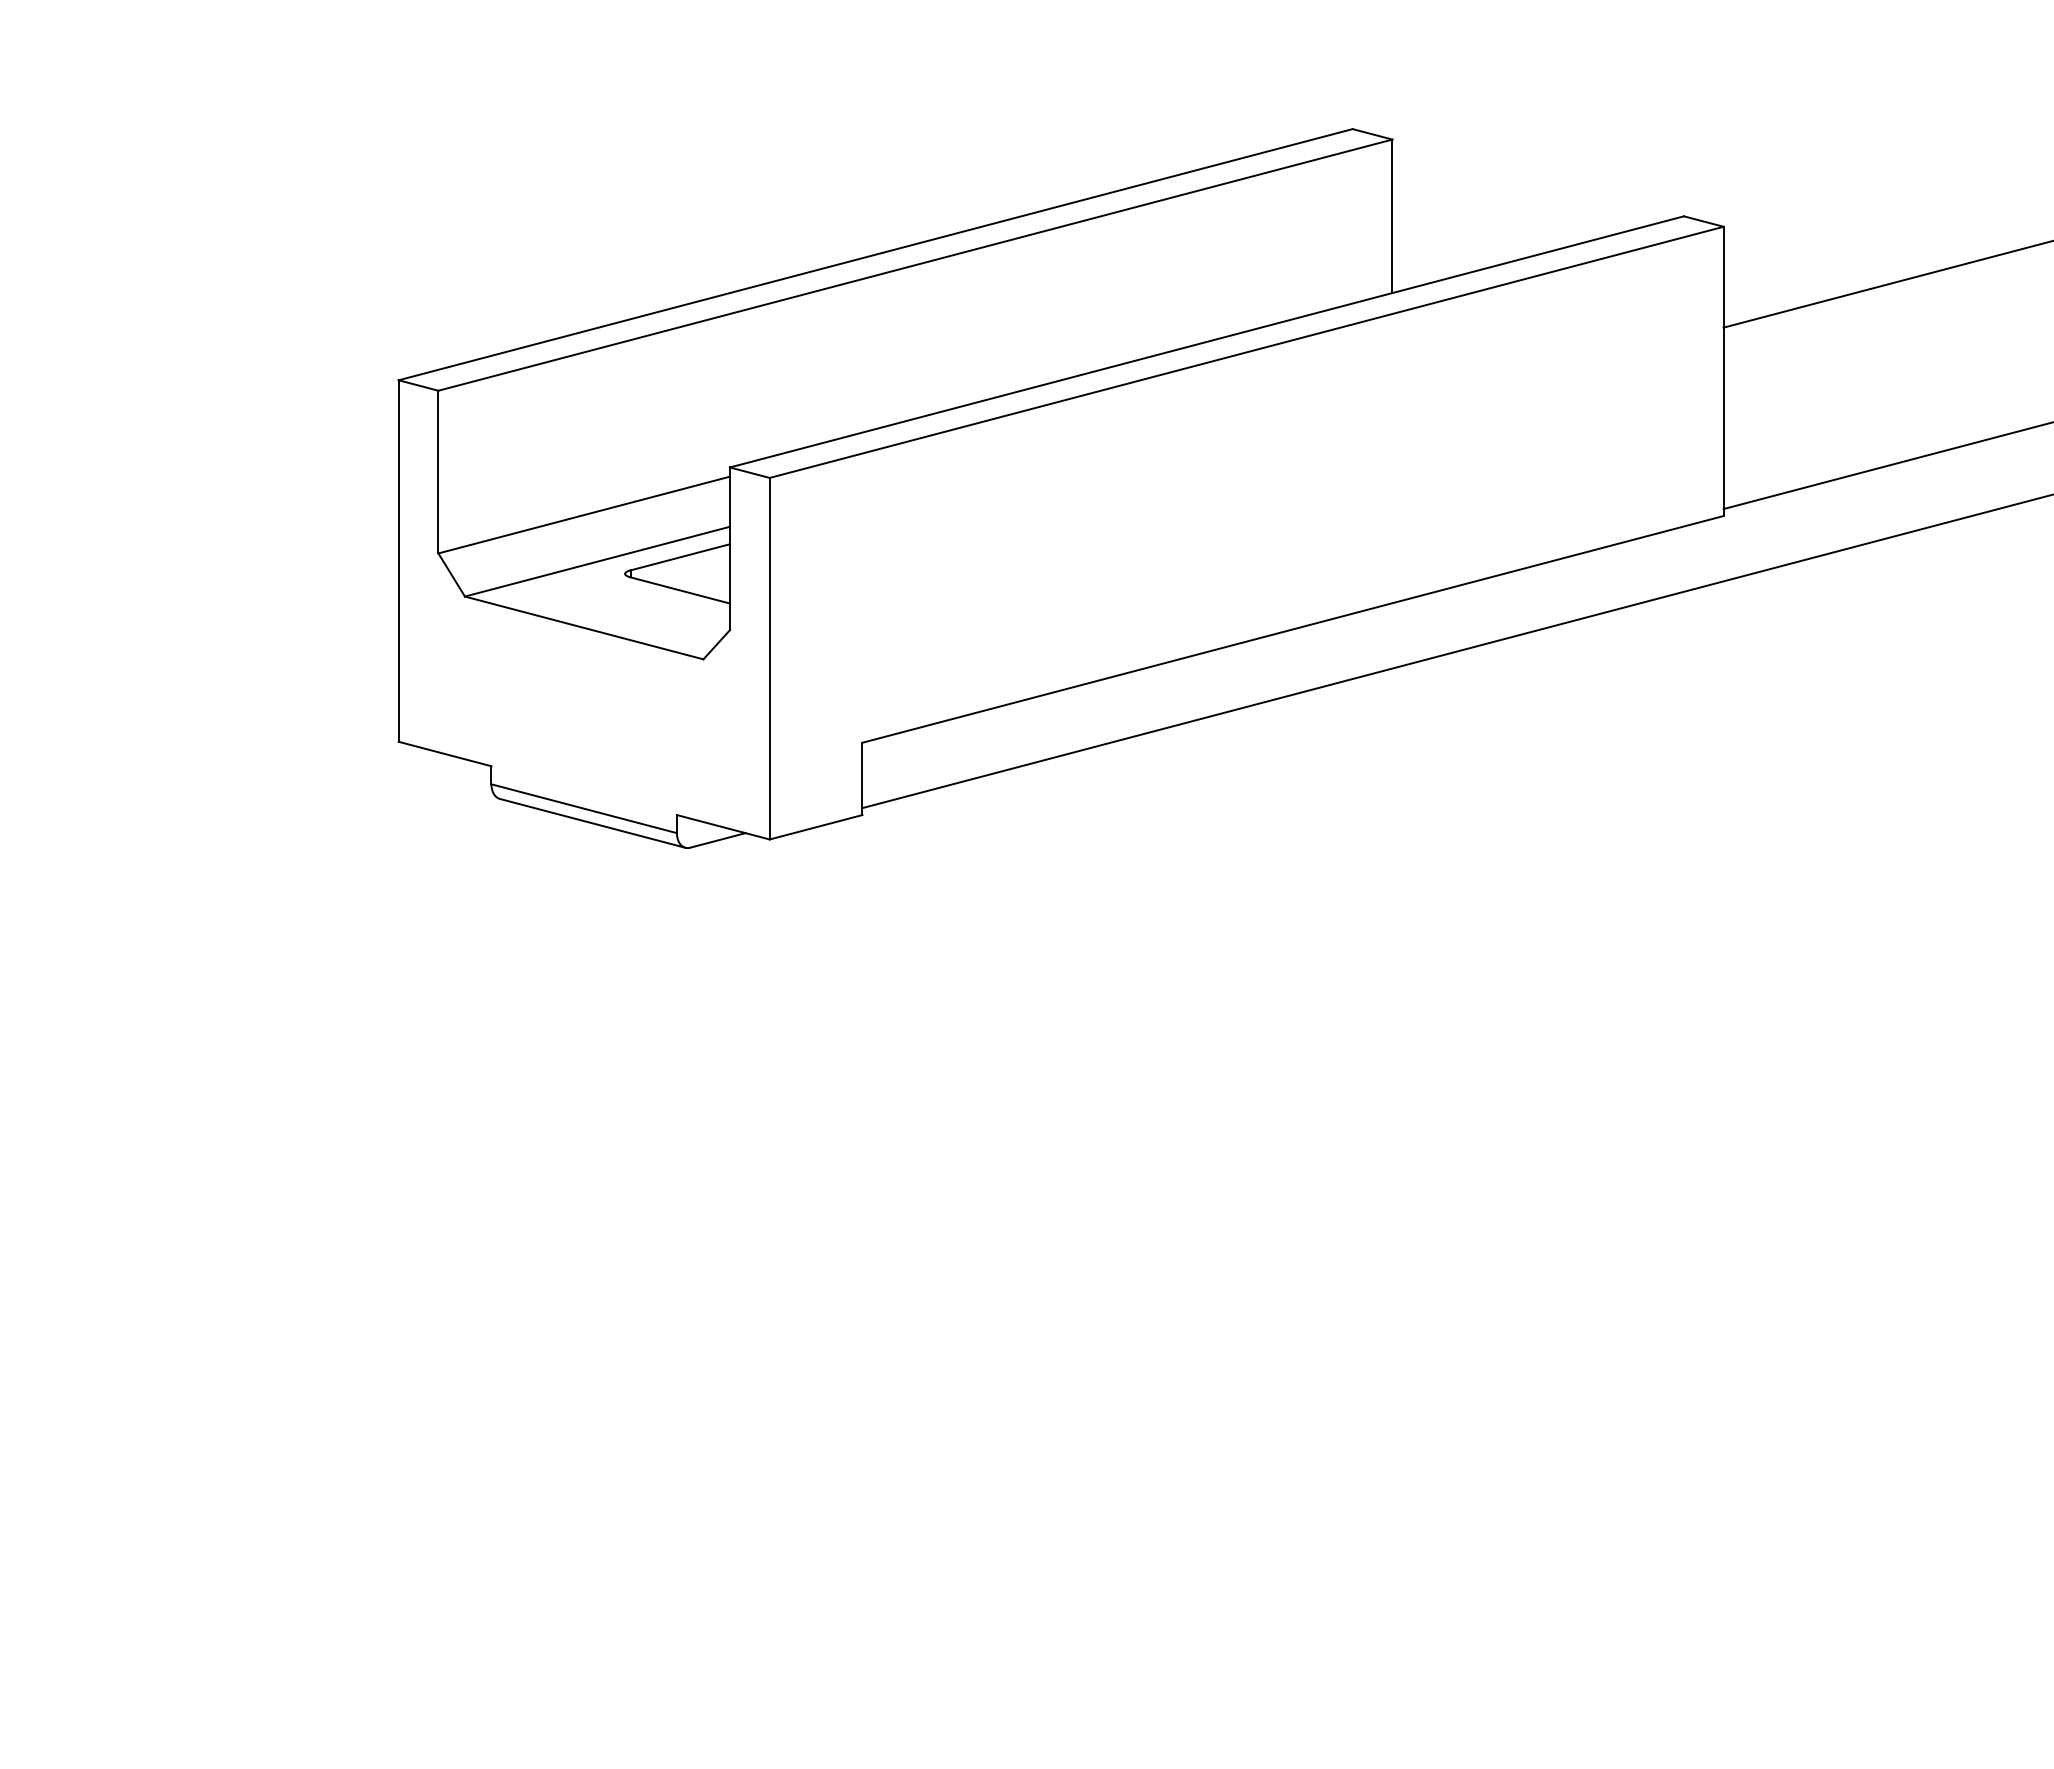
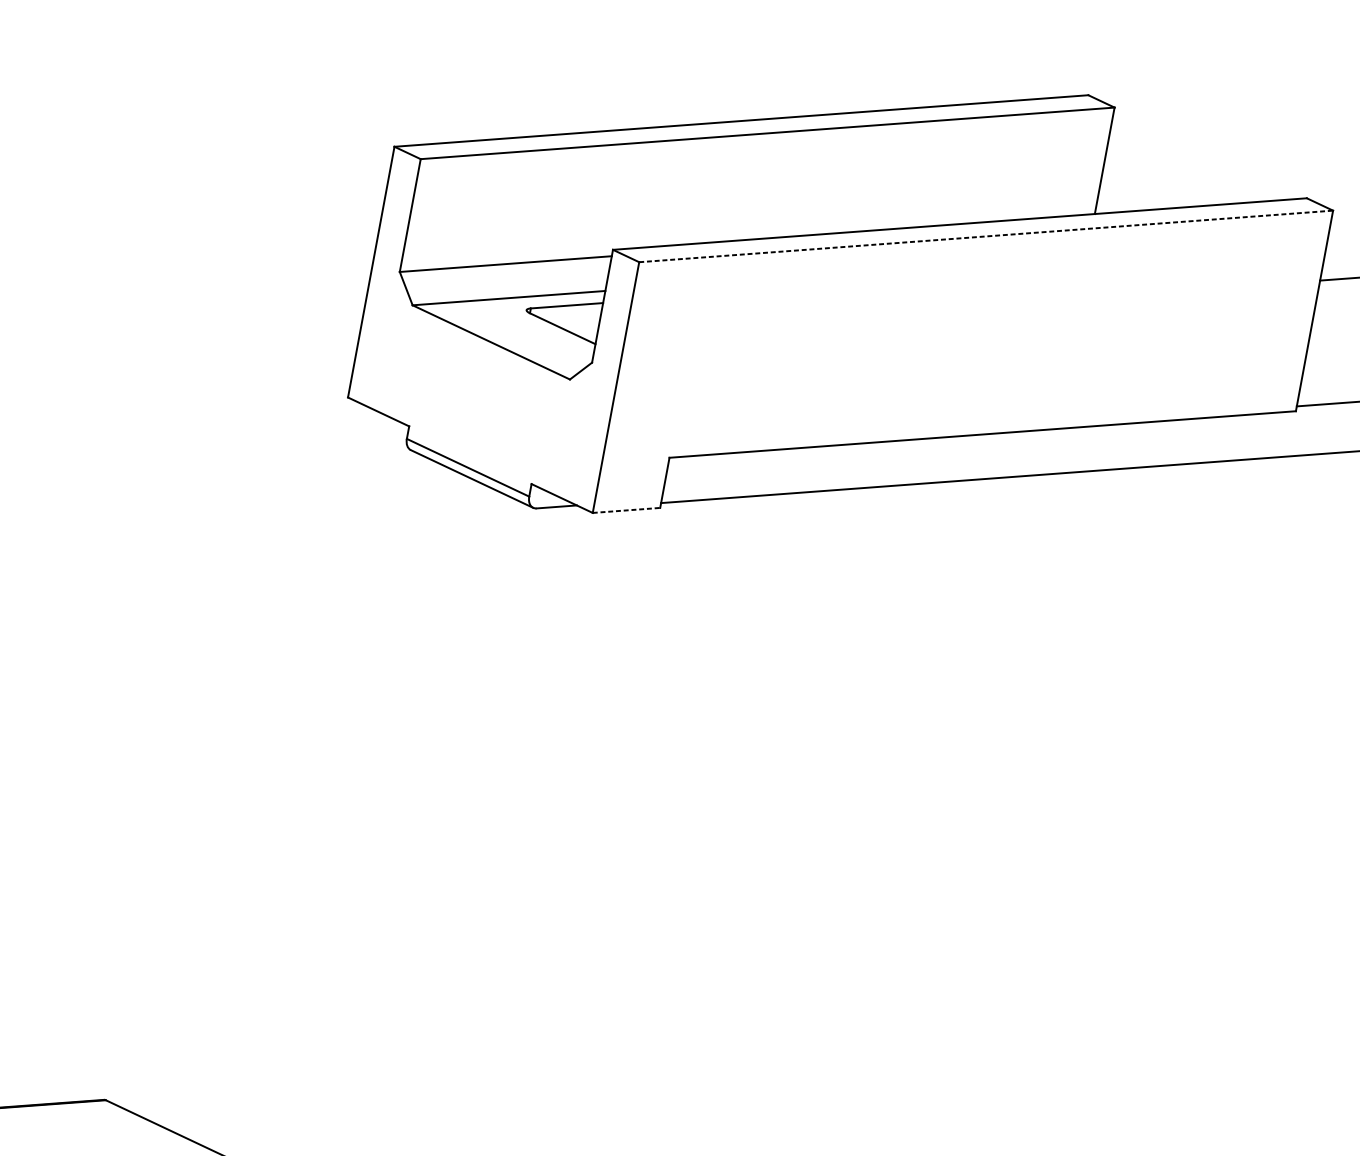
line: (1247, 352) -> (986, 236), solid -> dashed
line: (816, 827) -> (626, 510), solid -> dashed

